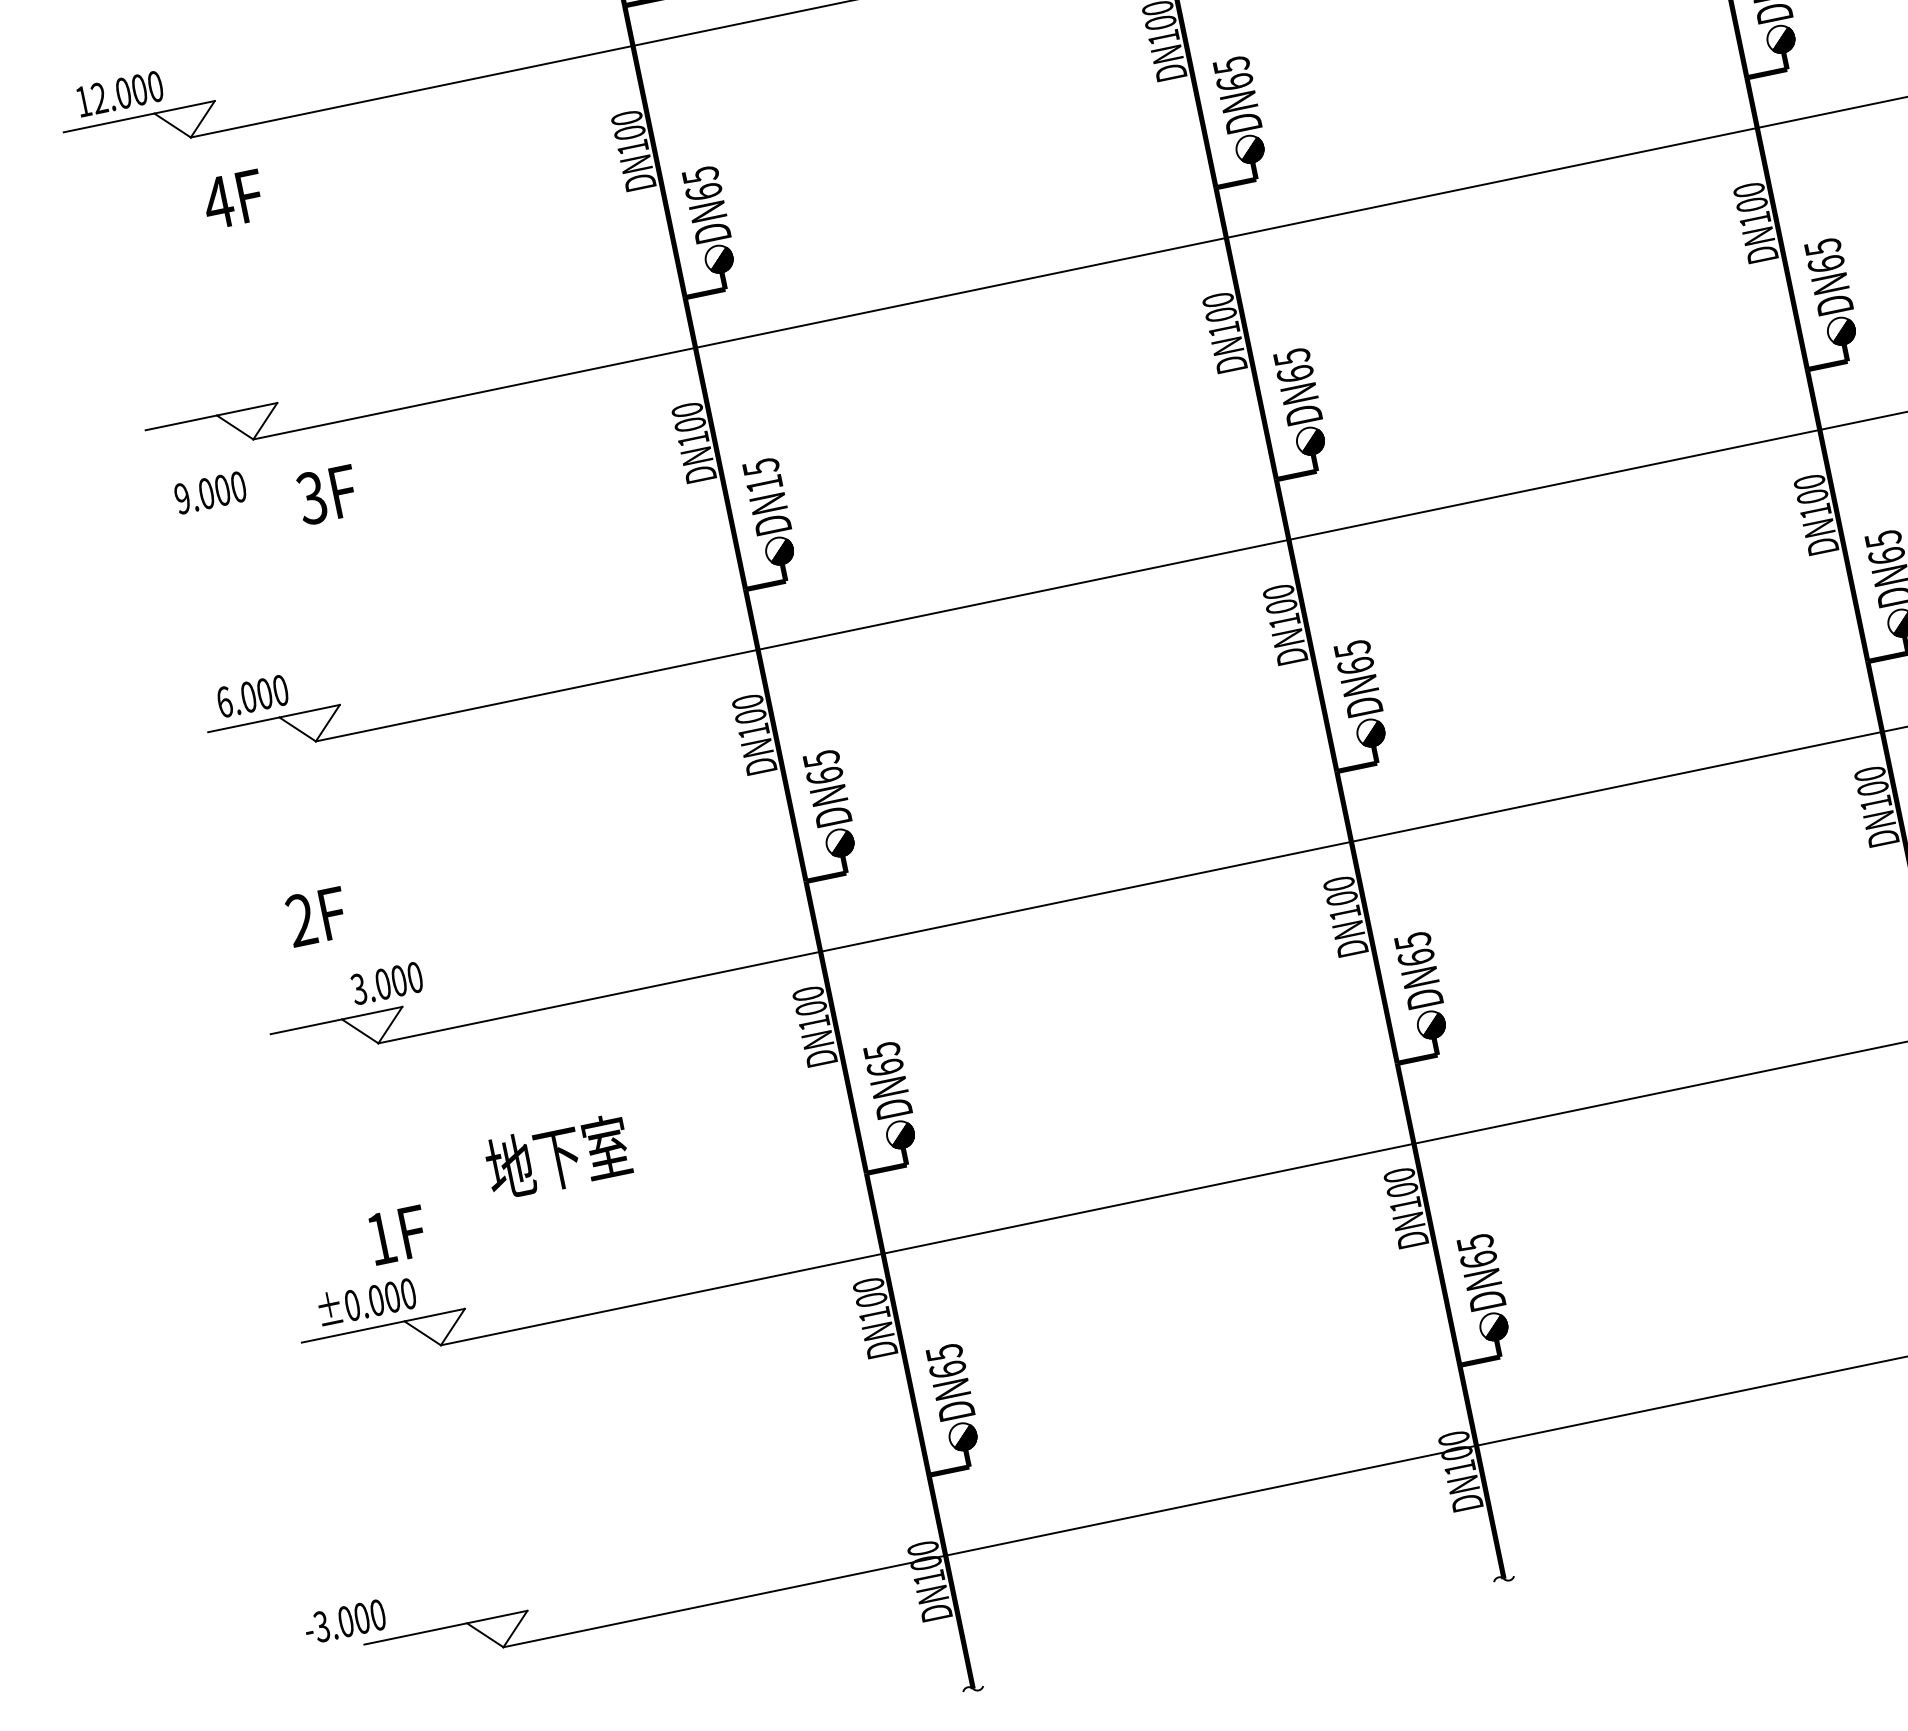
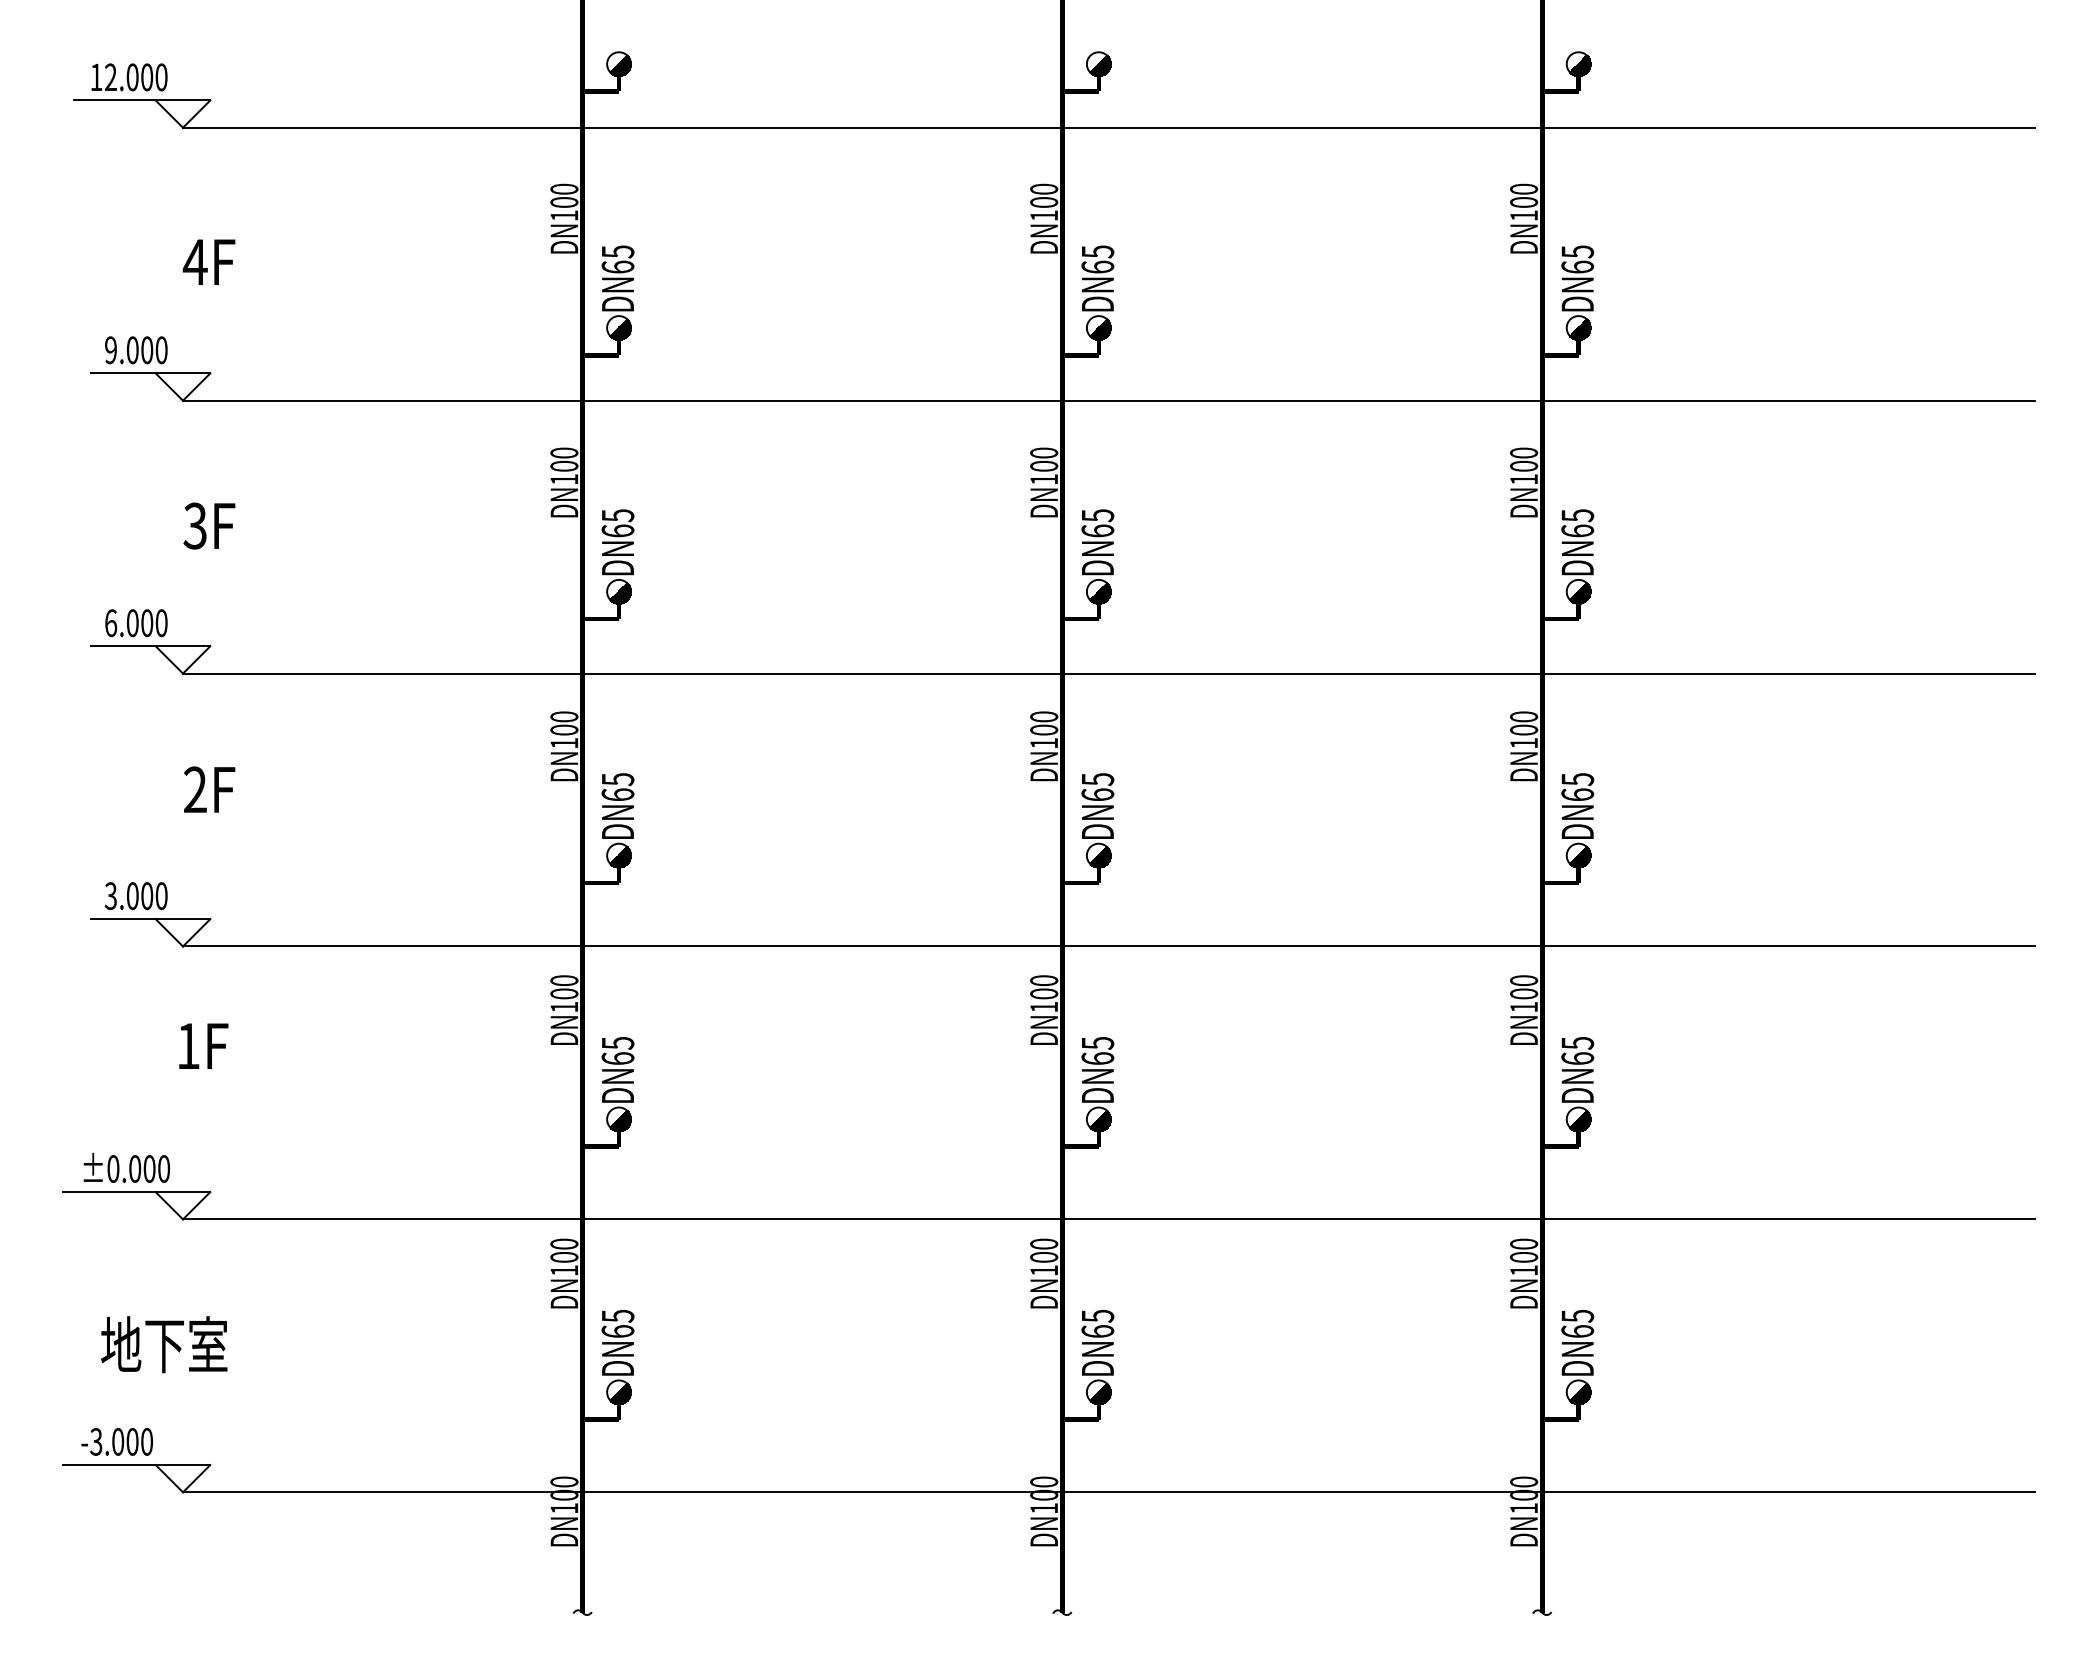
text: (232, 198) -> (208, 261), moved
text: (763, 483) -> (617, 530), DN15 -> DN65
text: (210, 493) -> (136, 350), moved
text: (327, 494) -> (209, 525), moved
text: (316, 916) -> (209, 789), moved
text: (386, 982) -> (135, 895), moved
text: (558, 1157) -> (164, 1344), moved
text: (397, 1234) -> (203, 1045), moved
text: (344, 1621) -> (116, 1441), moved

